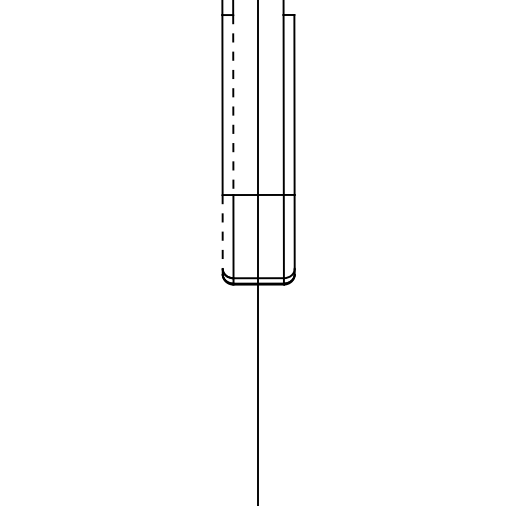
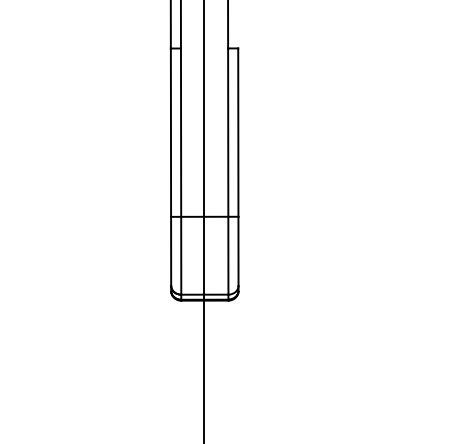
line: (233, 105) -> (181, 133), dashed -> solid
line: (222, 231) -> (170, 250), dashed -> solid

